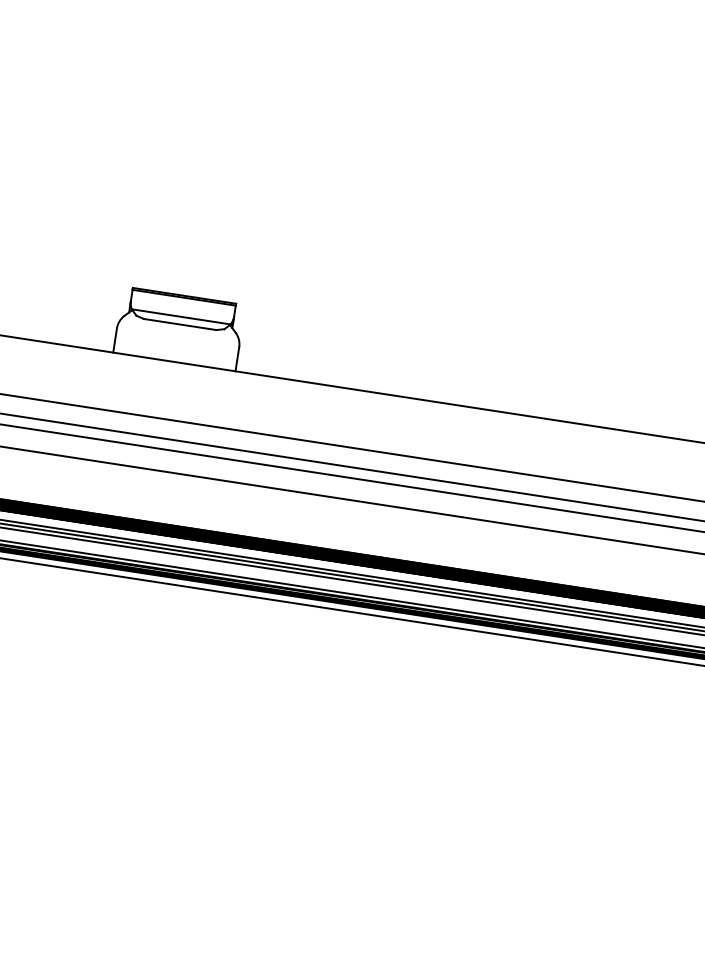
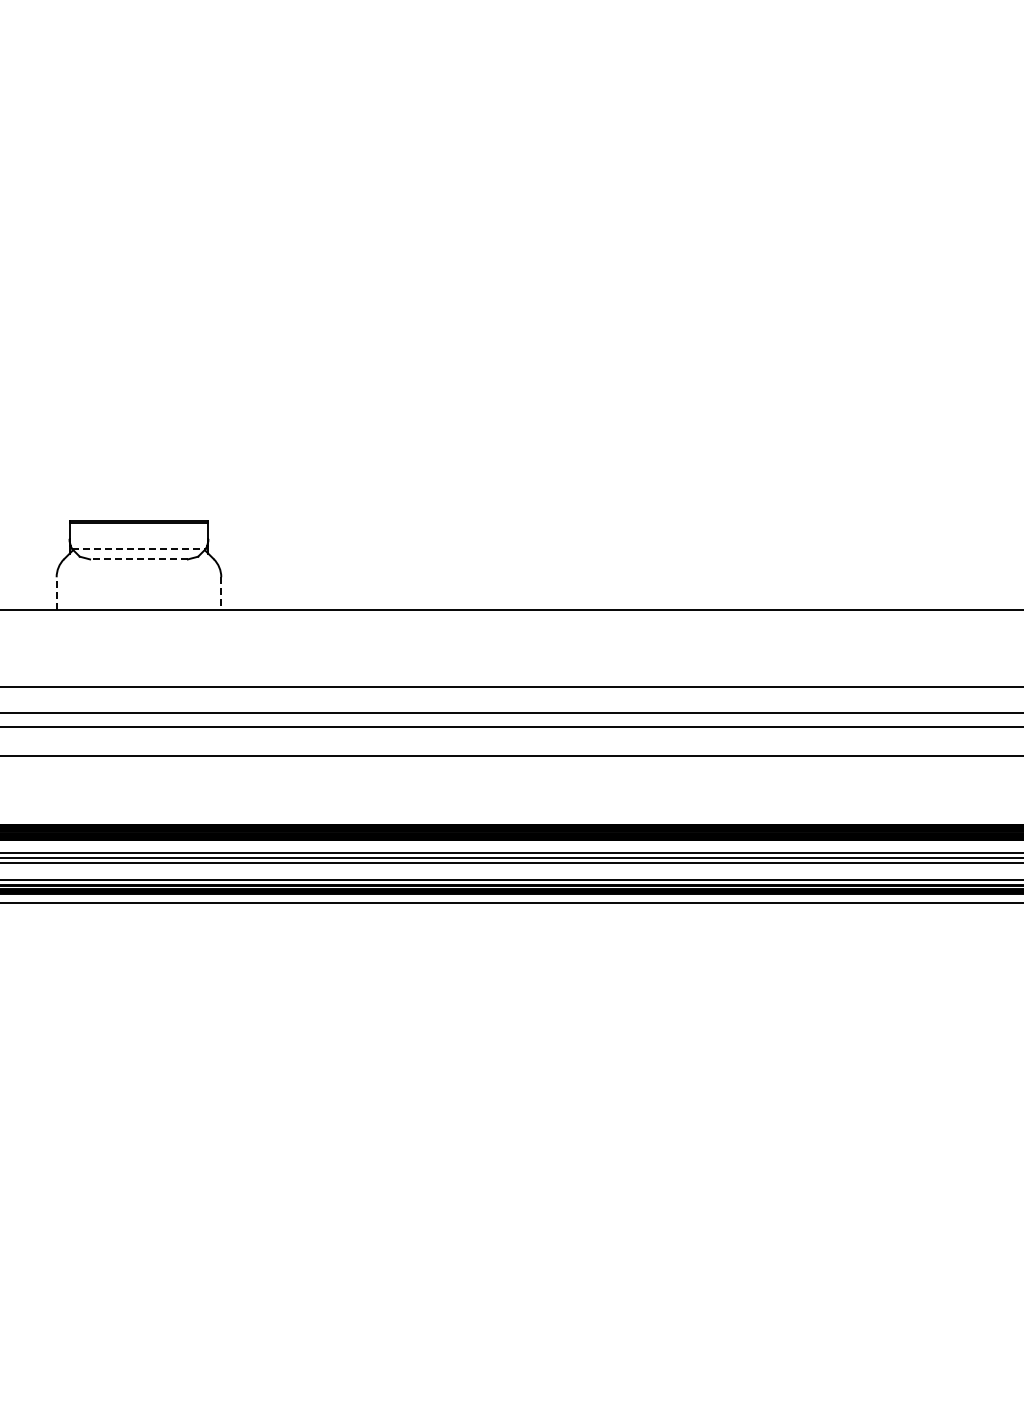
line: (181, 317) -> (139, 549), solid -> dashed
line: (179, 324) -> (138, 559), solid -> dashed
line: (114, 340) -> (56, 593), solid -> dashed
line: (237, 359) -> (221, 594), solid -> dashed

